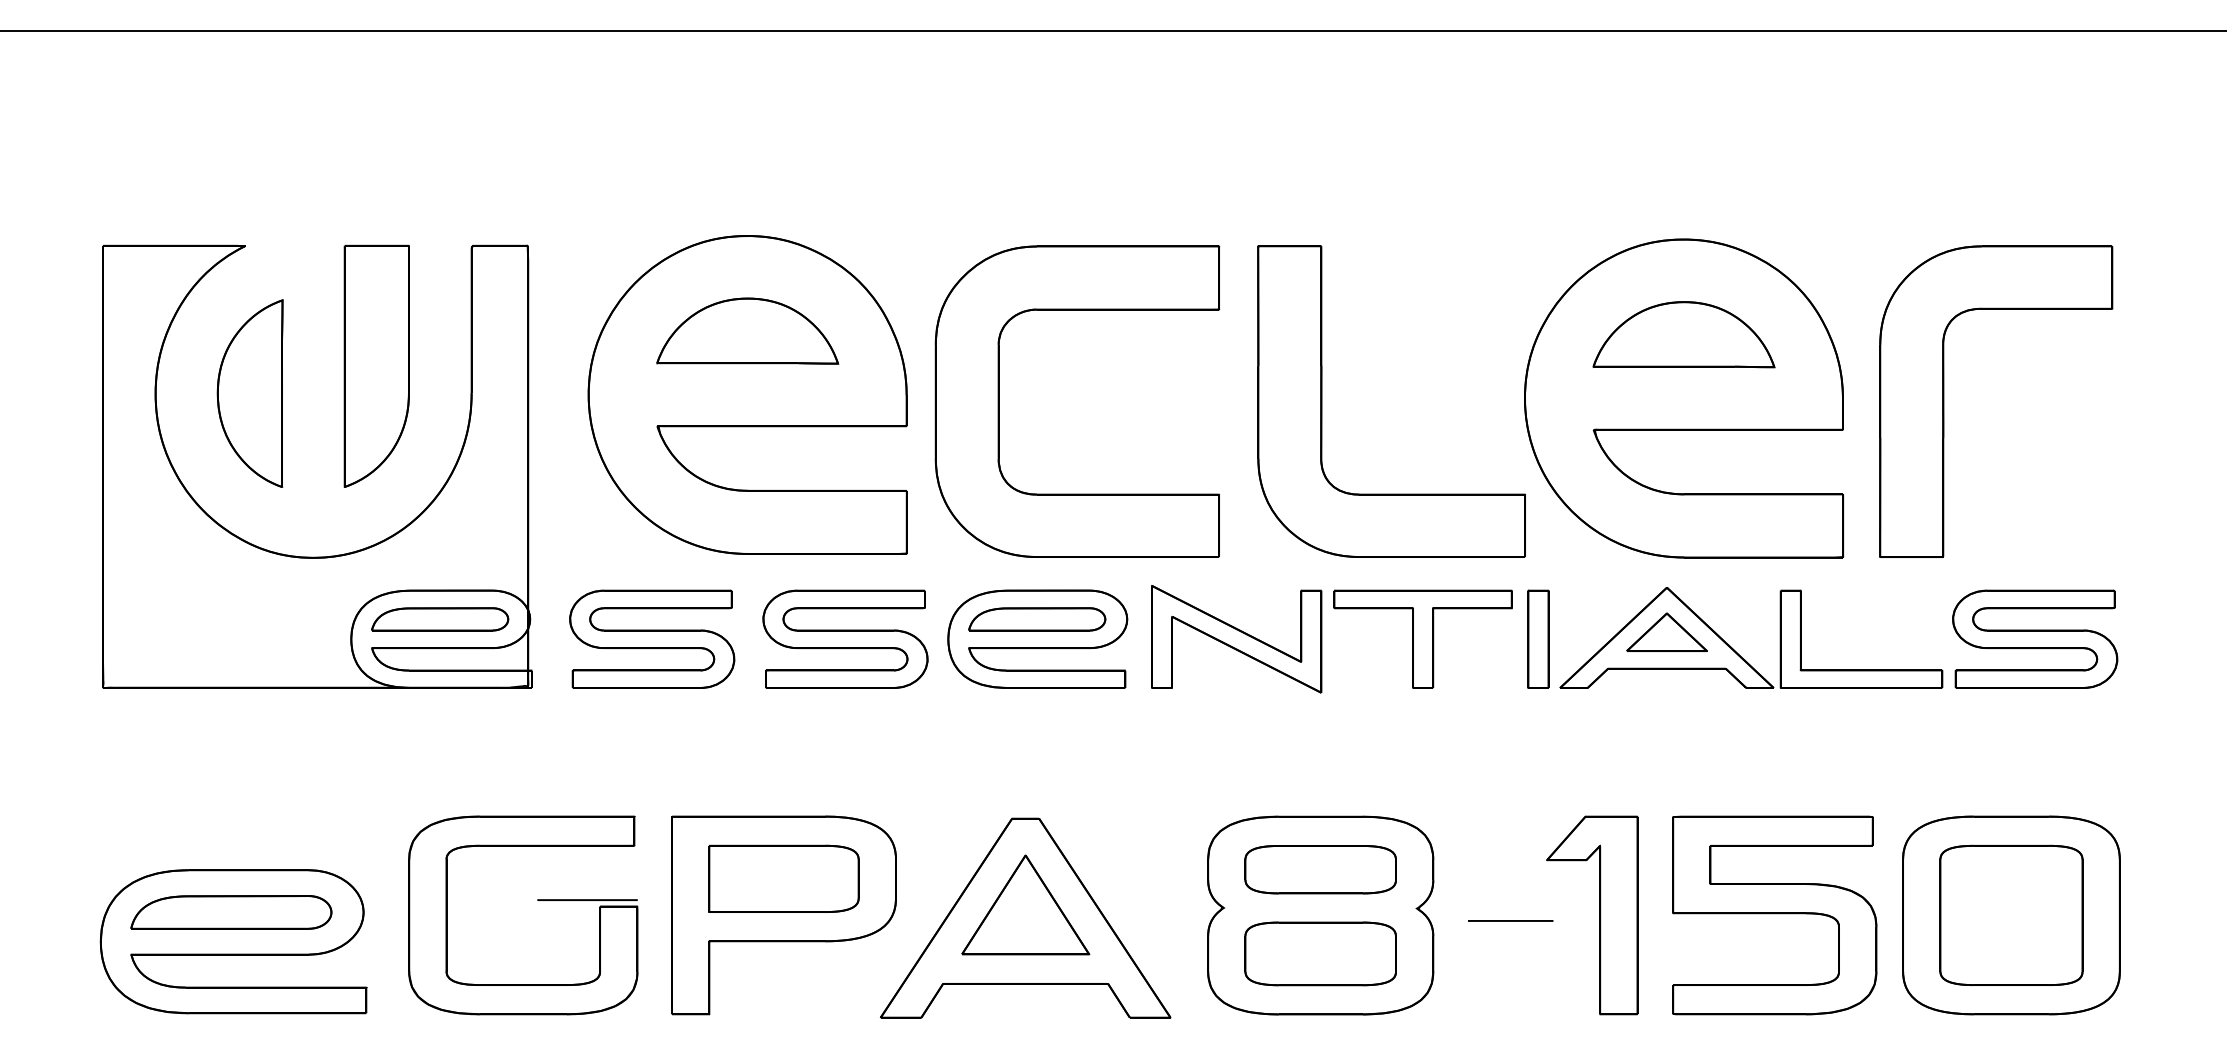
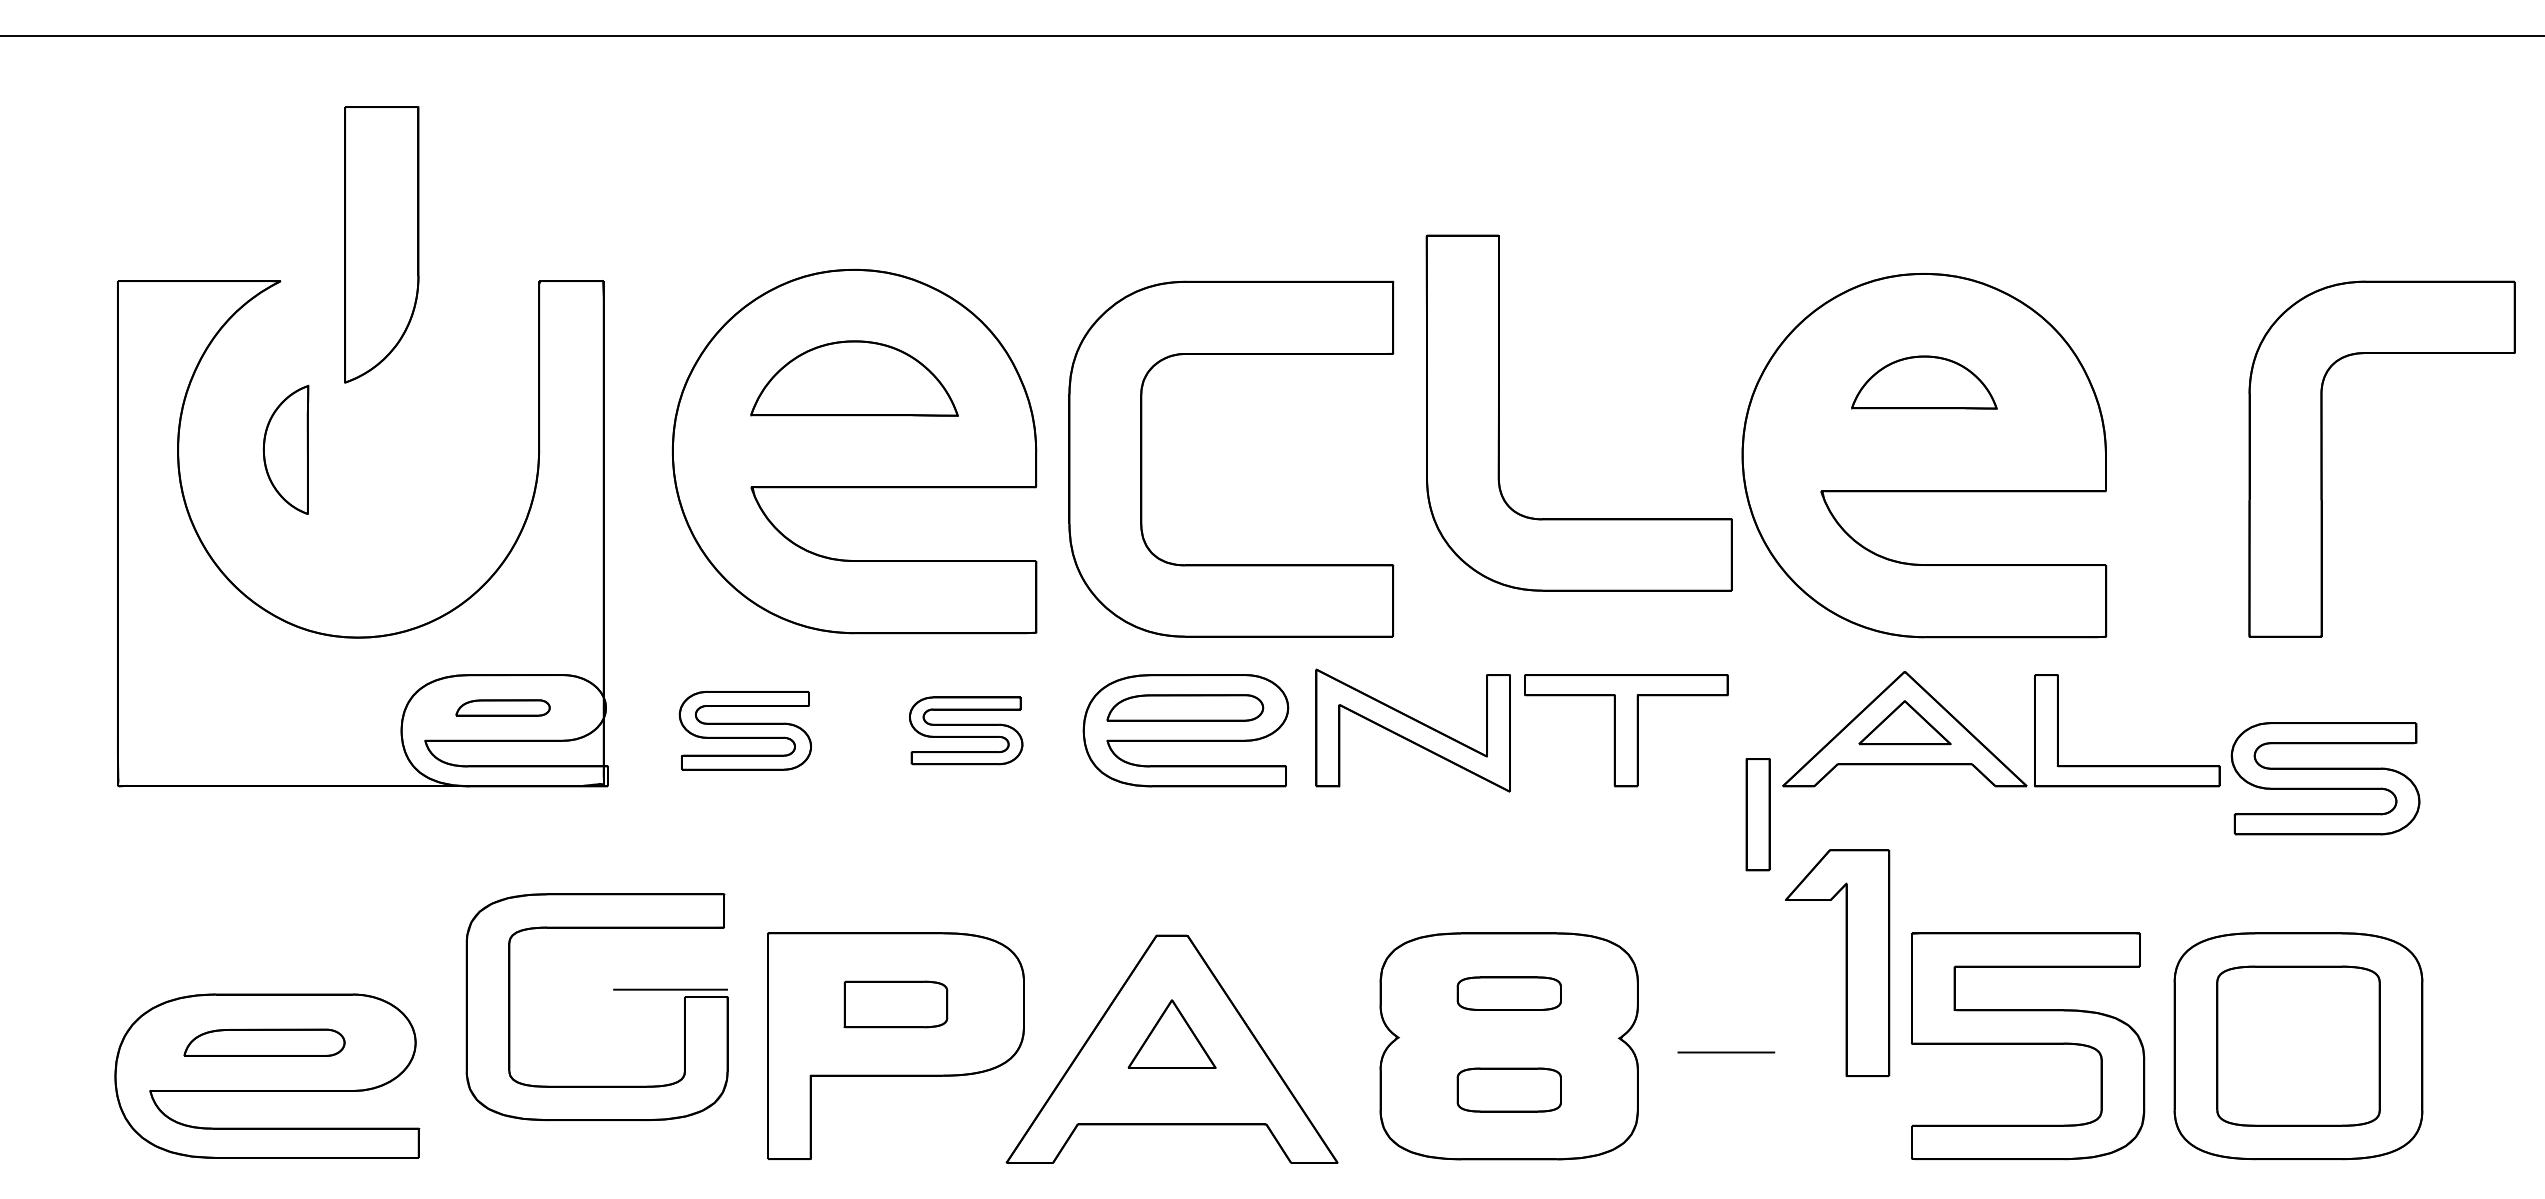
part: (1684, 334) -> (1924, 382), size x0.7
part: (376, 366) -> (381, 244), moved
part: (249, 393) -> (285, 449), size x0.6
part: (1321, 401) -> (1499, 412), moved
part: (1944, 401) -> (2322, 458), moved
part: (439, 619) -> (502, 707), size x0.6
part: (652, 639) -> (745, 730), size x0.7
part: (844, 639) -> (965, 730), size x0.6
part: (1537, 639) -> (1757, 814), moved
part: (2035, 639) -> (2325, 778), moved
part: (1320, 869) -> (1509, 993), size x0.6
part: (783, 878) -> (895, 1004), size x0.6
part: (537, 900) -> (613, 990), moved
part: (1025, 904) -> (1171, 1033), size x0.6
part: (231, 912) -> (264, 1042), size x0.7
part: (1599, 914) -> (1845, 962), moved
part: (1320, 953) -> (1509, 1089), size x0.6

